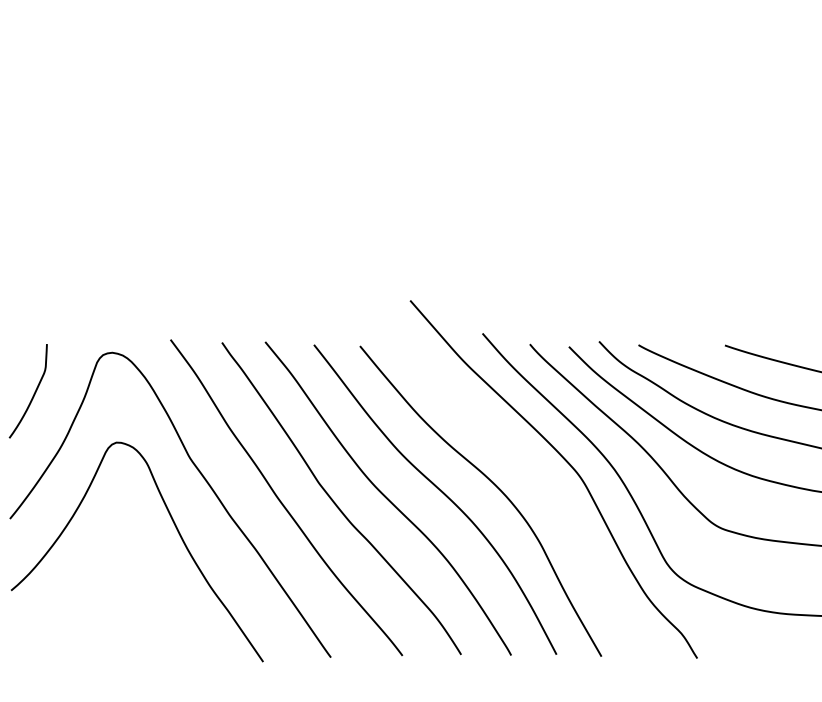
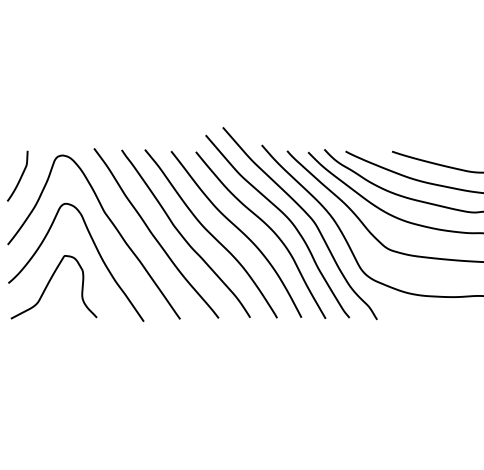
curve: (528, 470) -> (286, 218), added
curve: (85, 594) -> (48, 285), added

